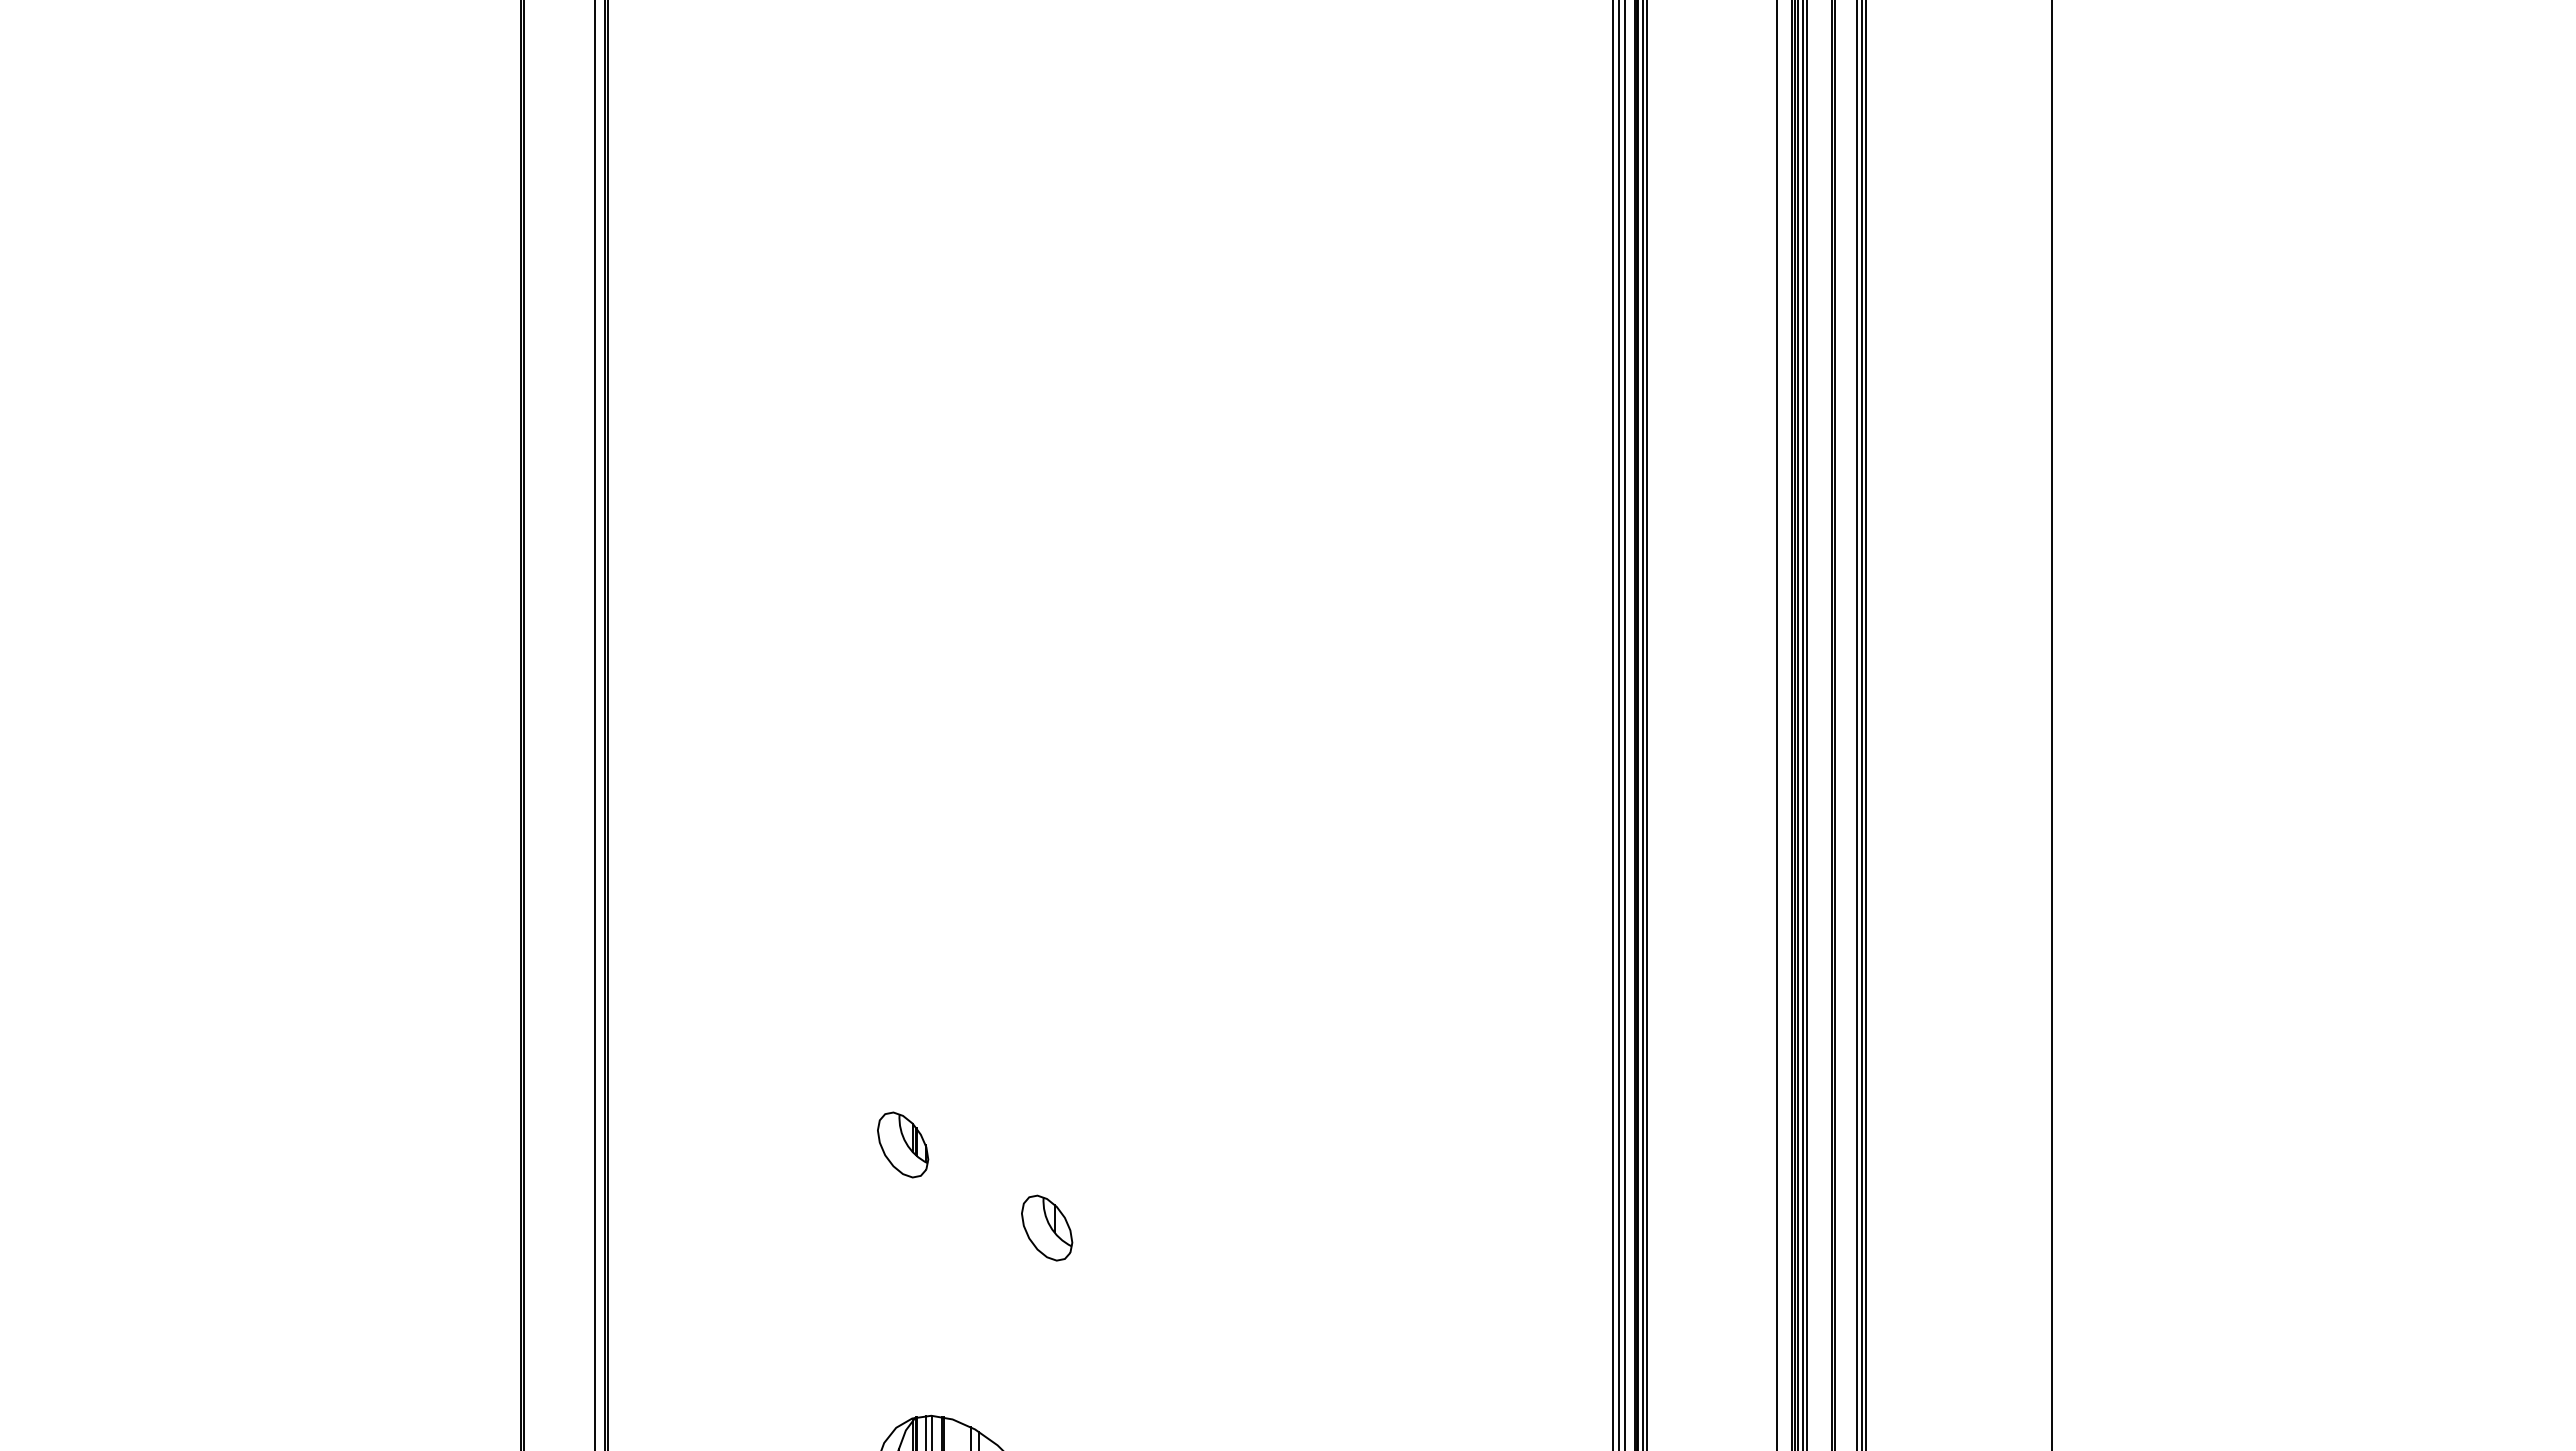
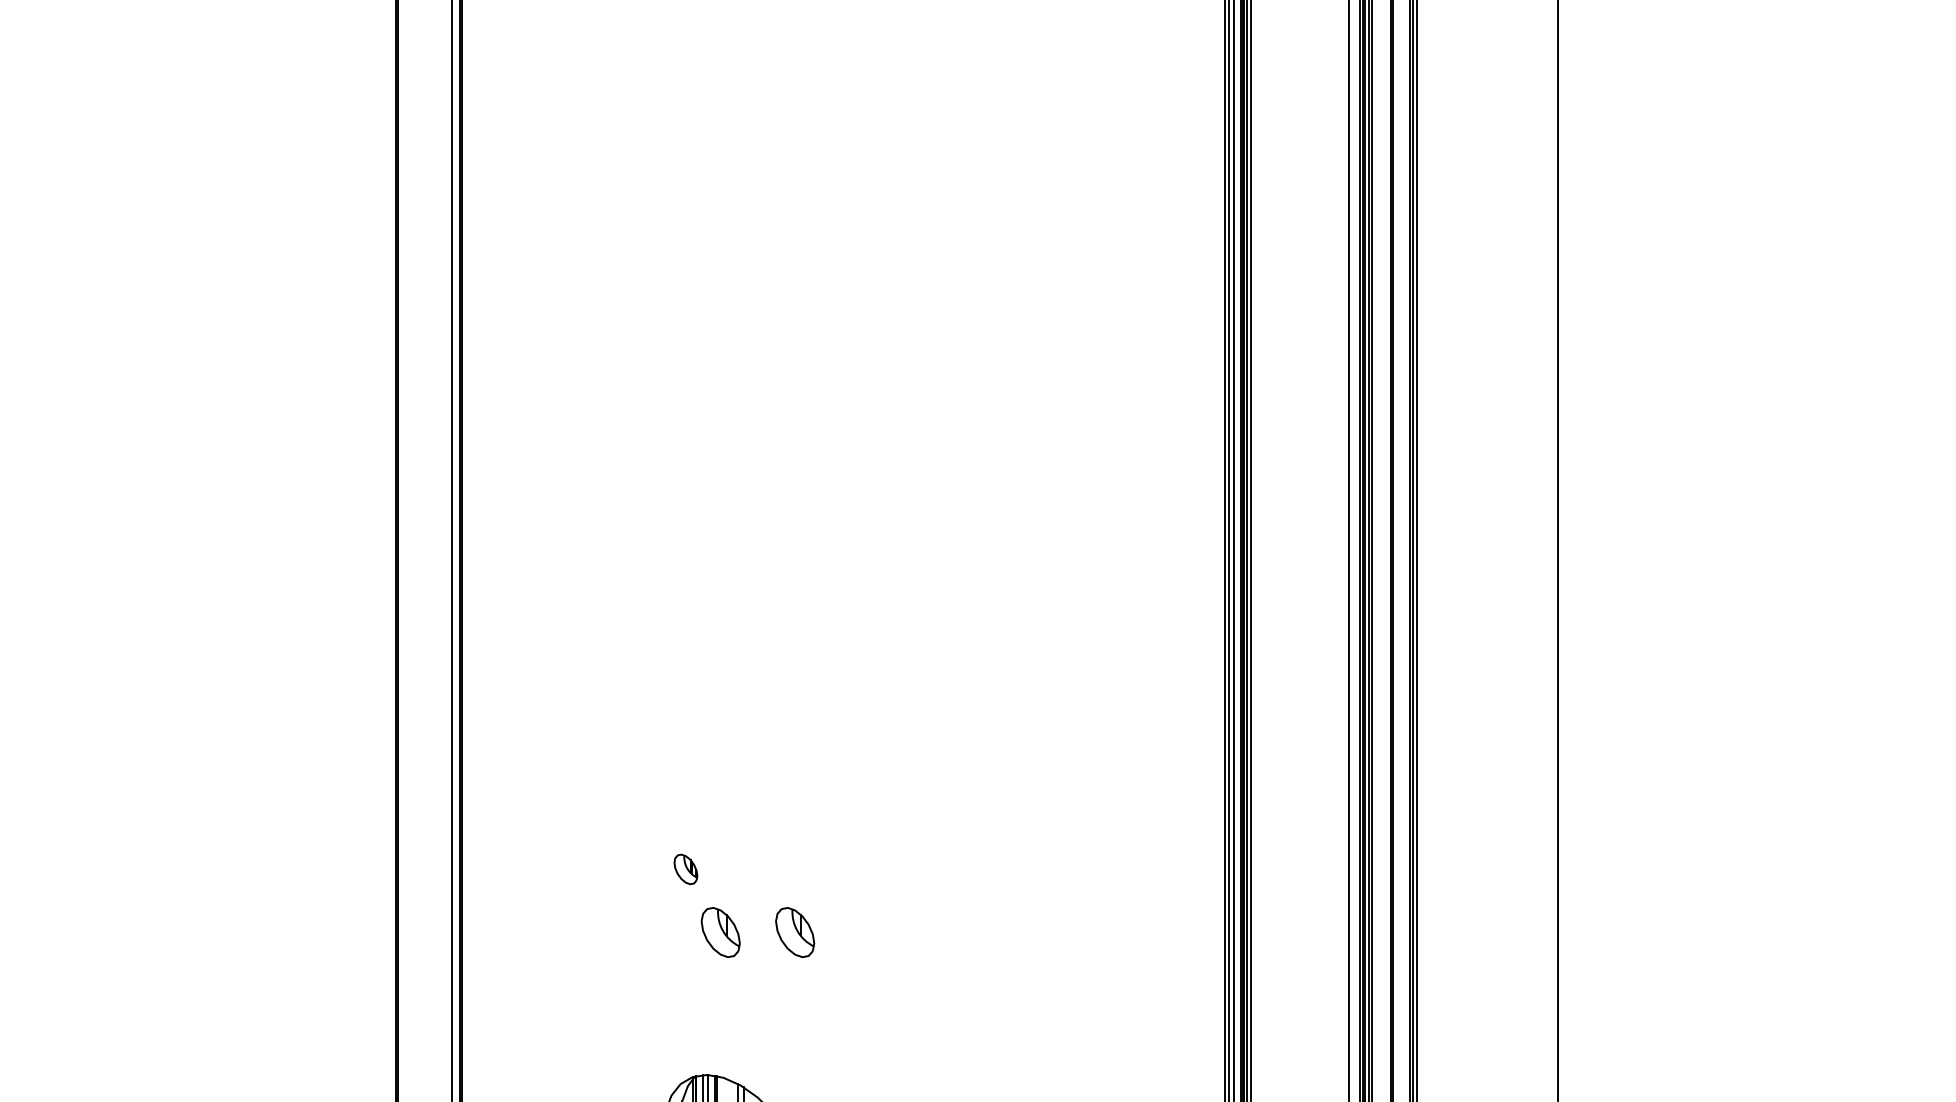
part: (903, 1144) -> (686, 869), size x0.6
part: (949, 1227) -> (721, 932), added

